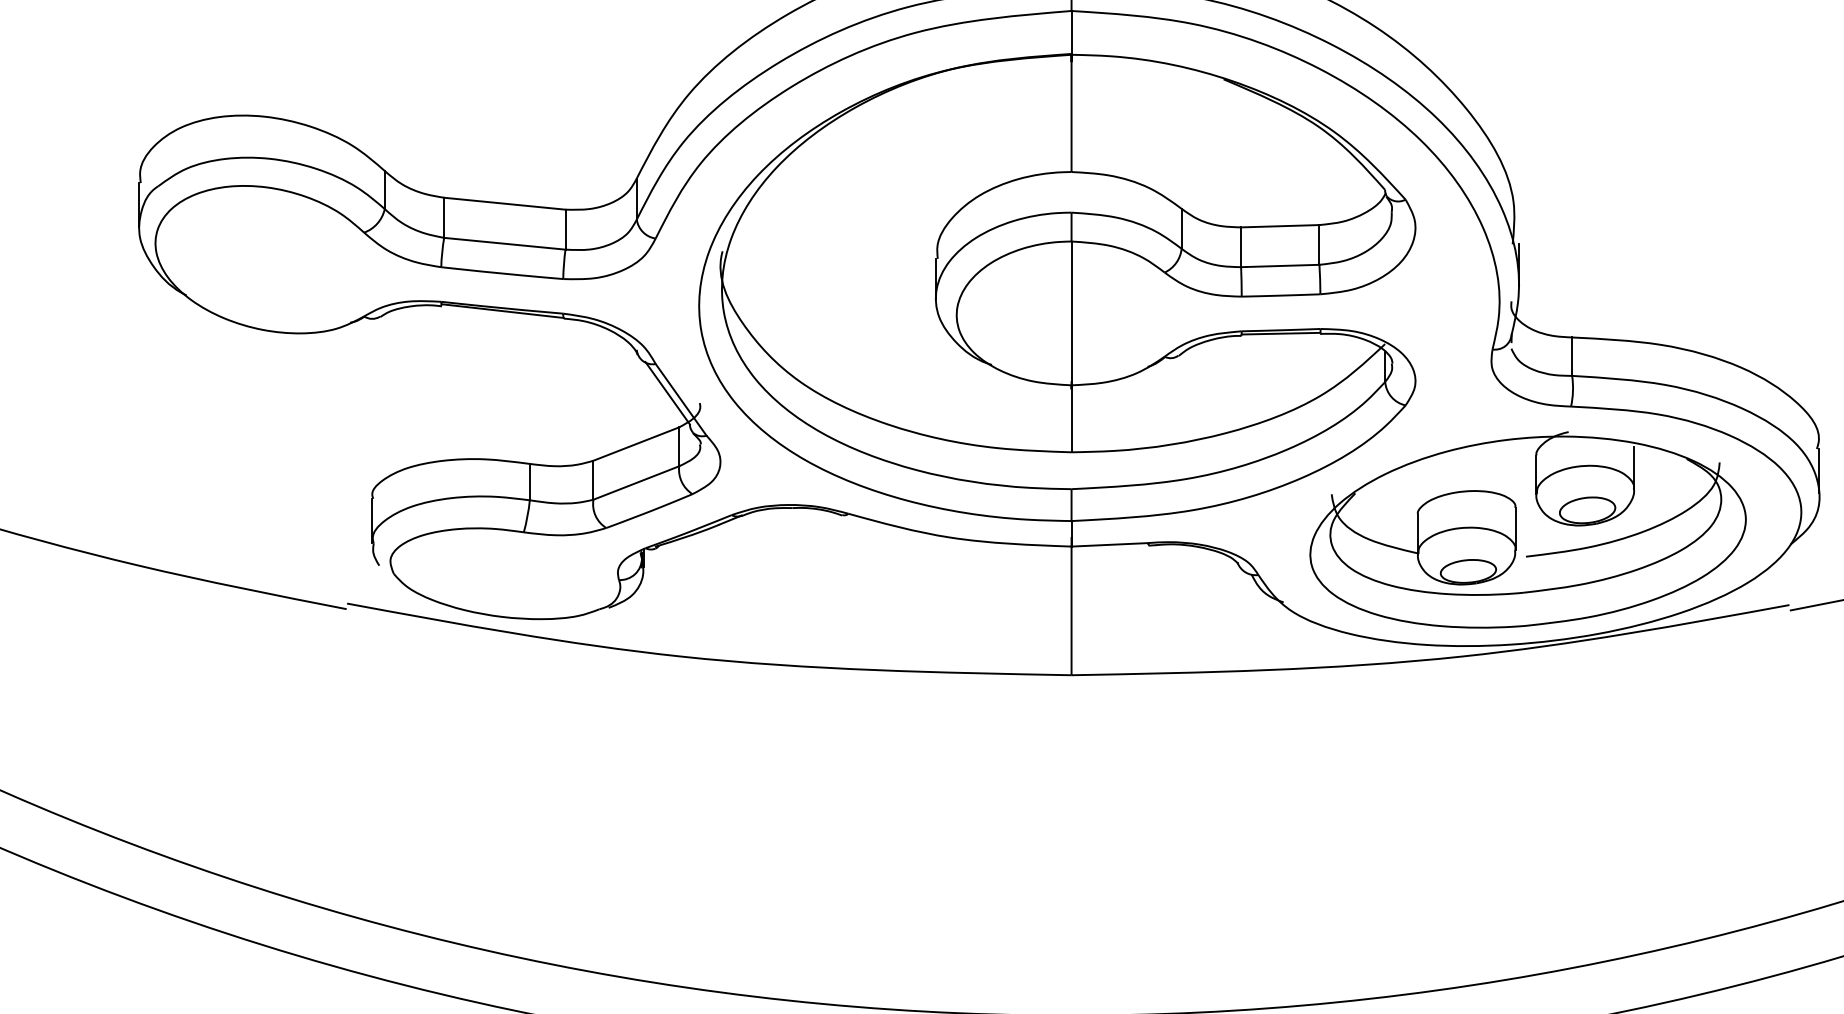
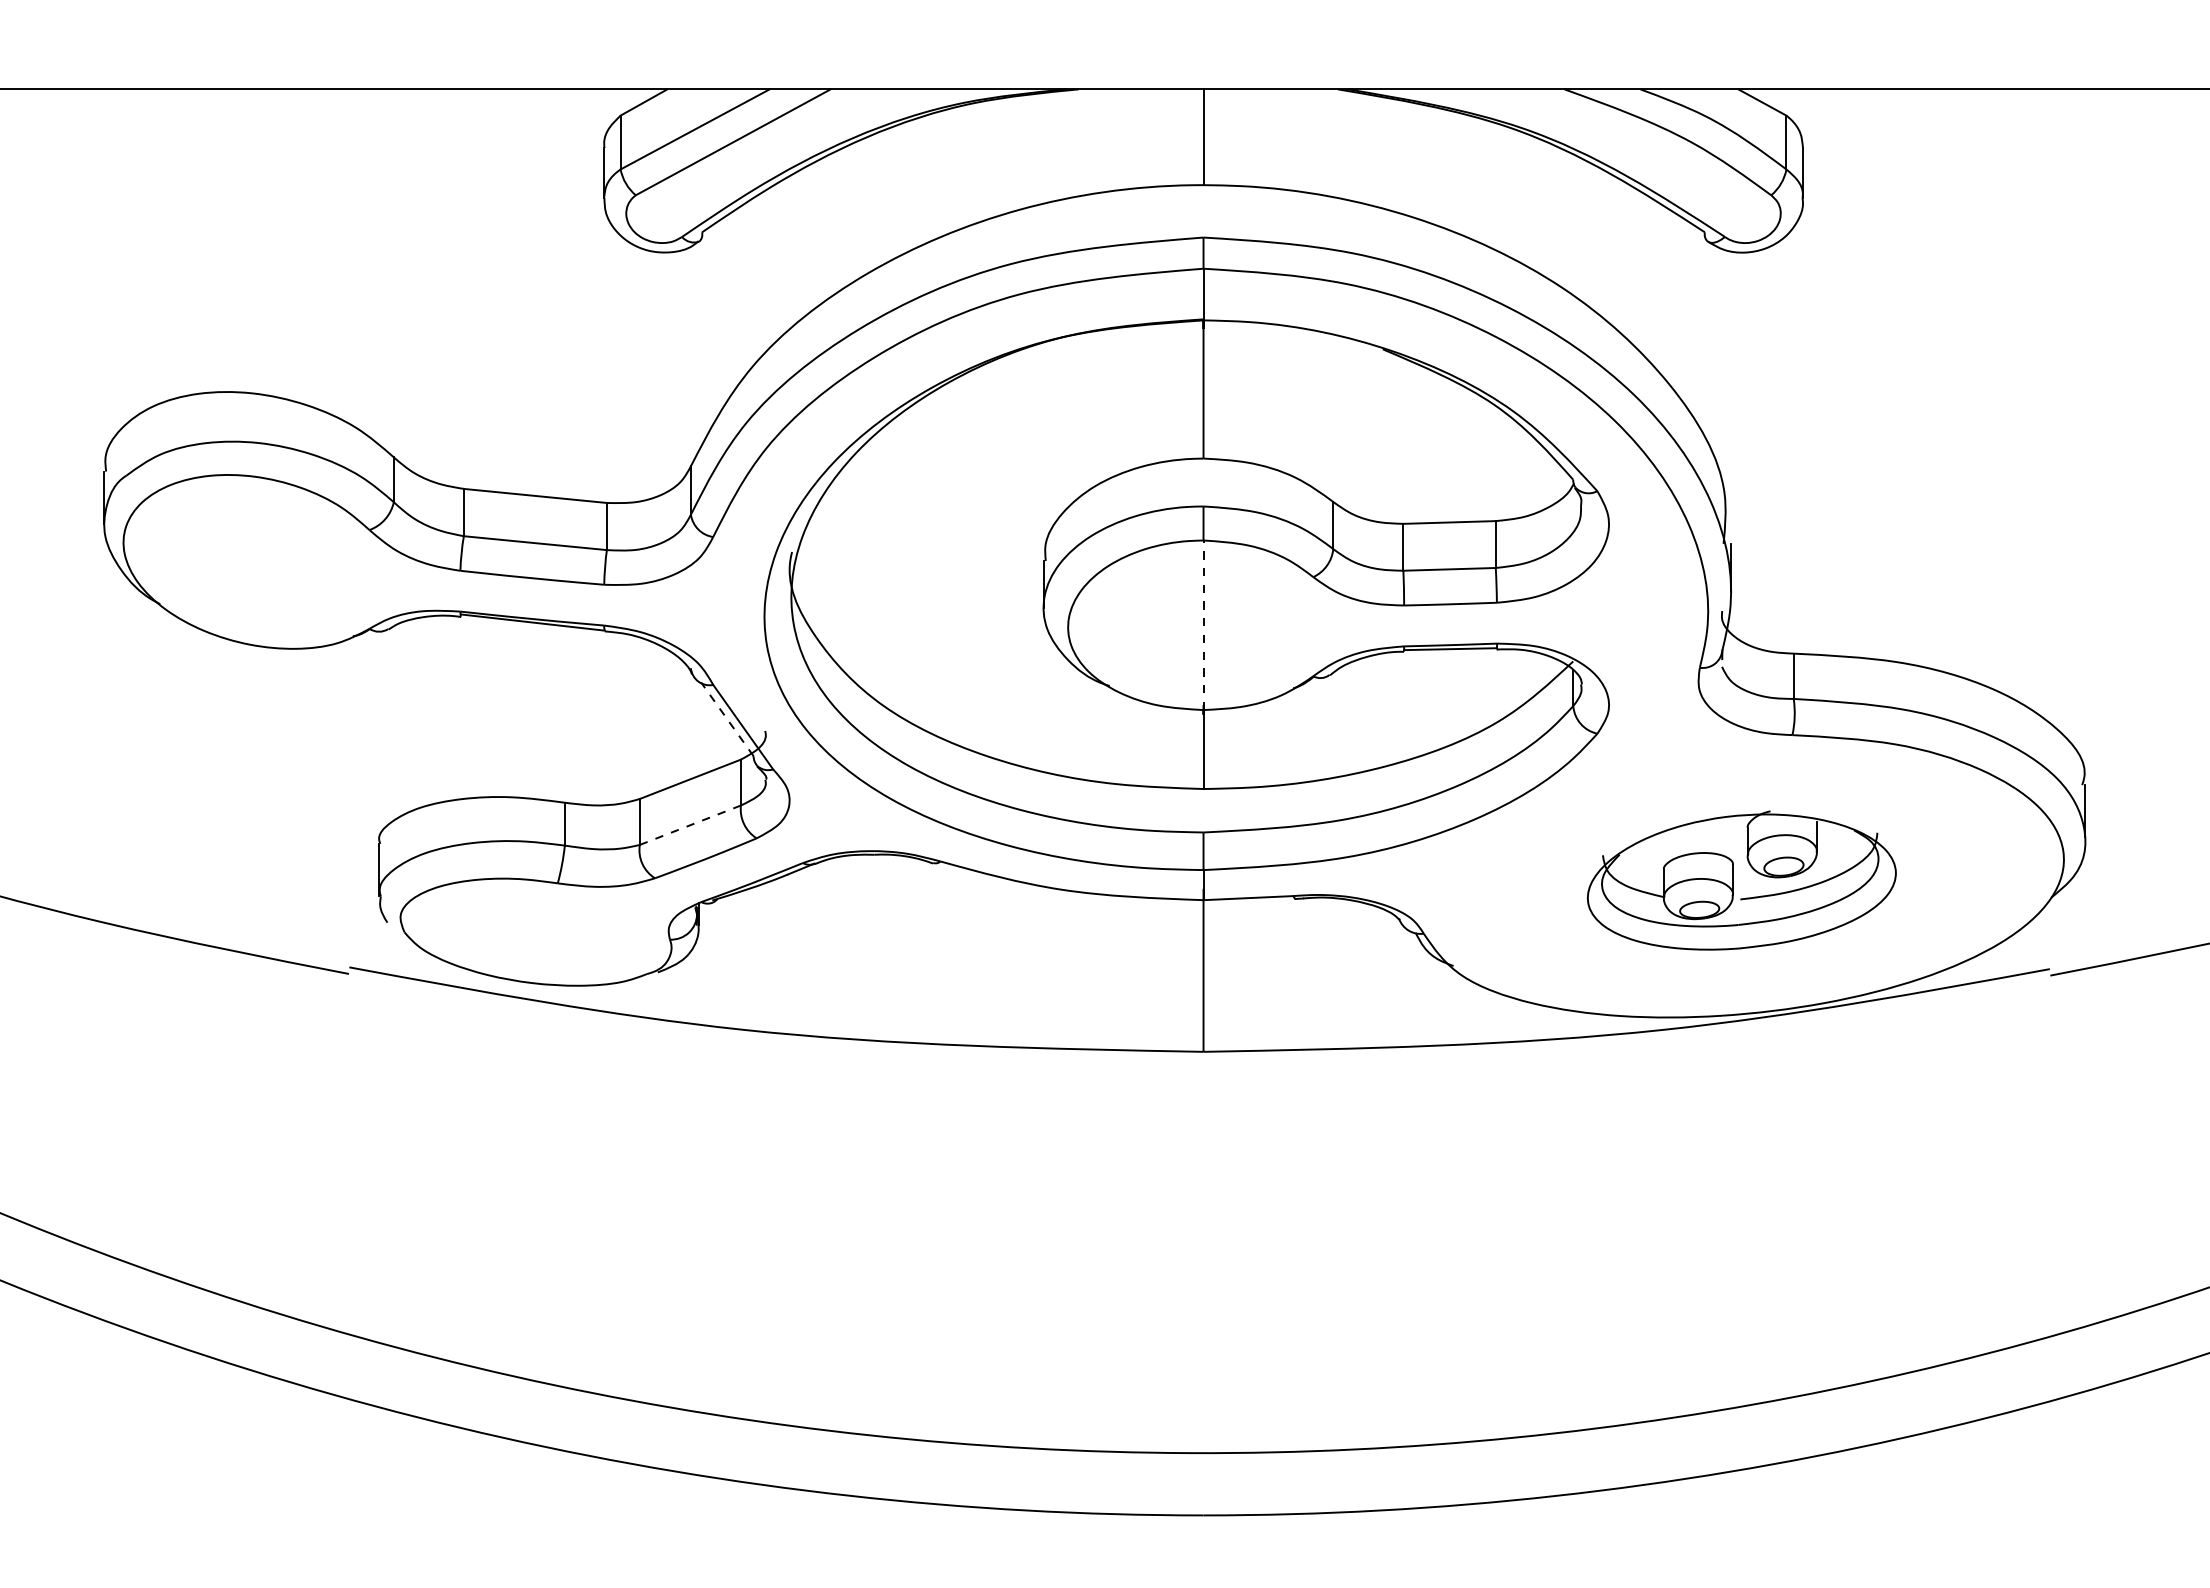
line: (1071, 313) -> (1203, 625), solid -> dashed
line: (667, 392) -> (727, 718), solid -> dashed
line: (636, 483) -> (690, 825), solid -> dashed
part: (1527, 529) -> (1741, 880), size x0.6

